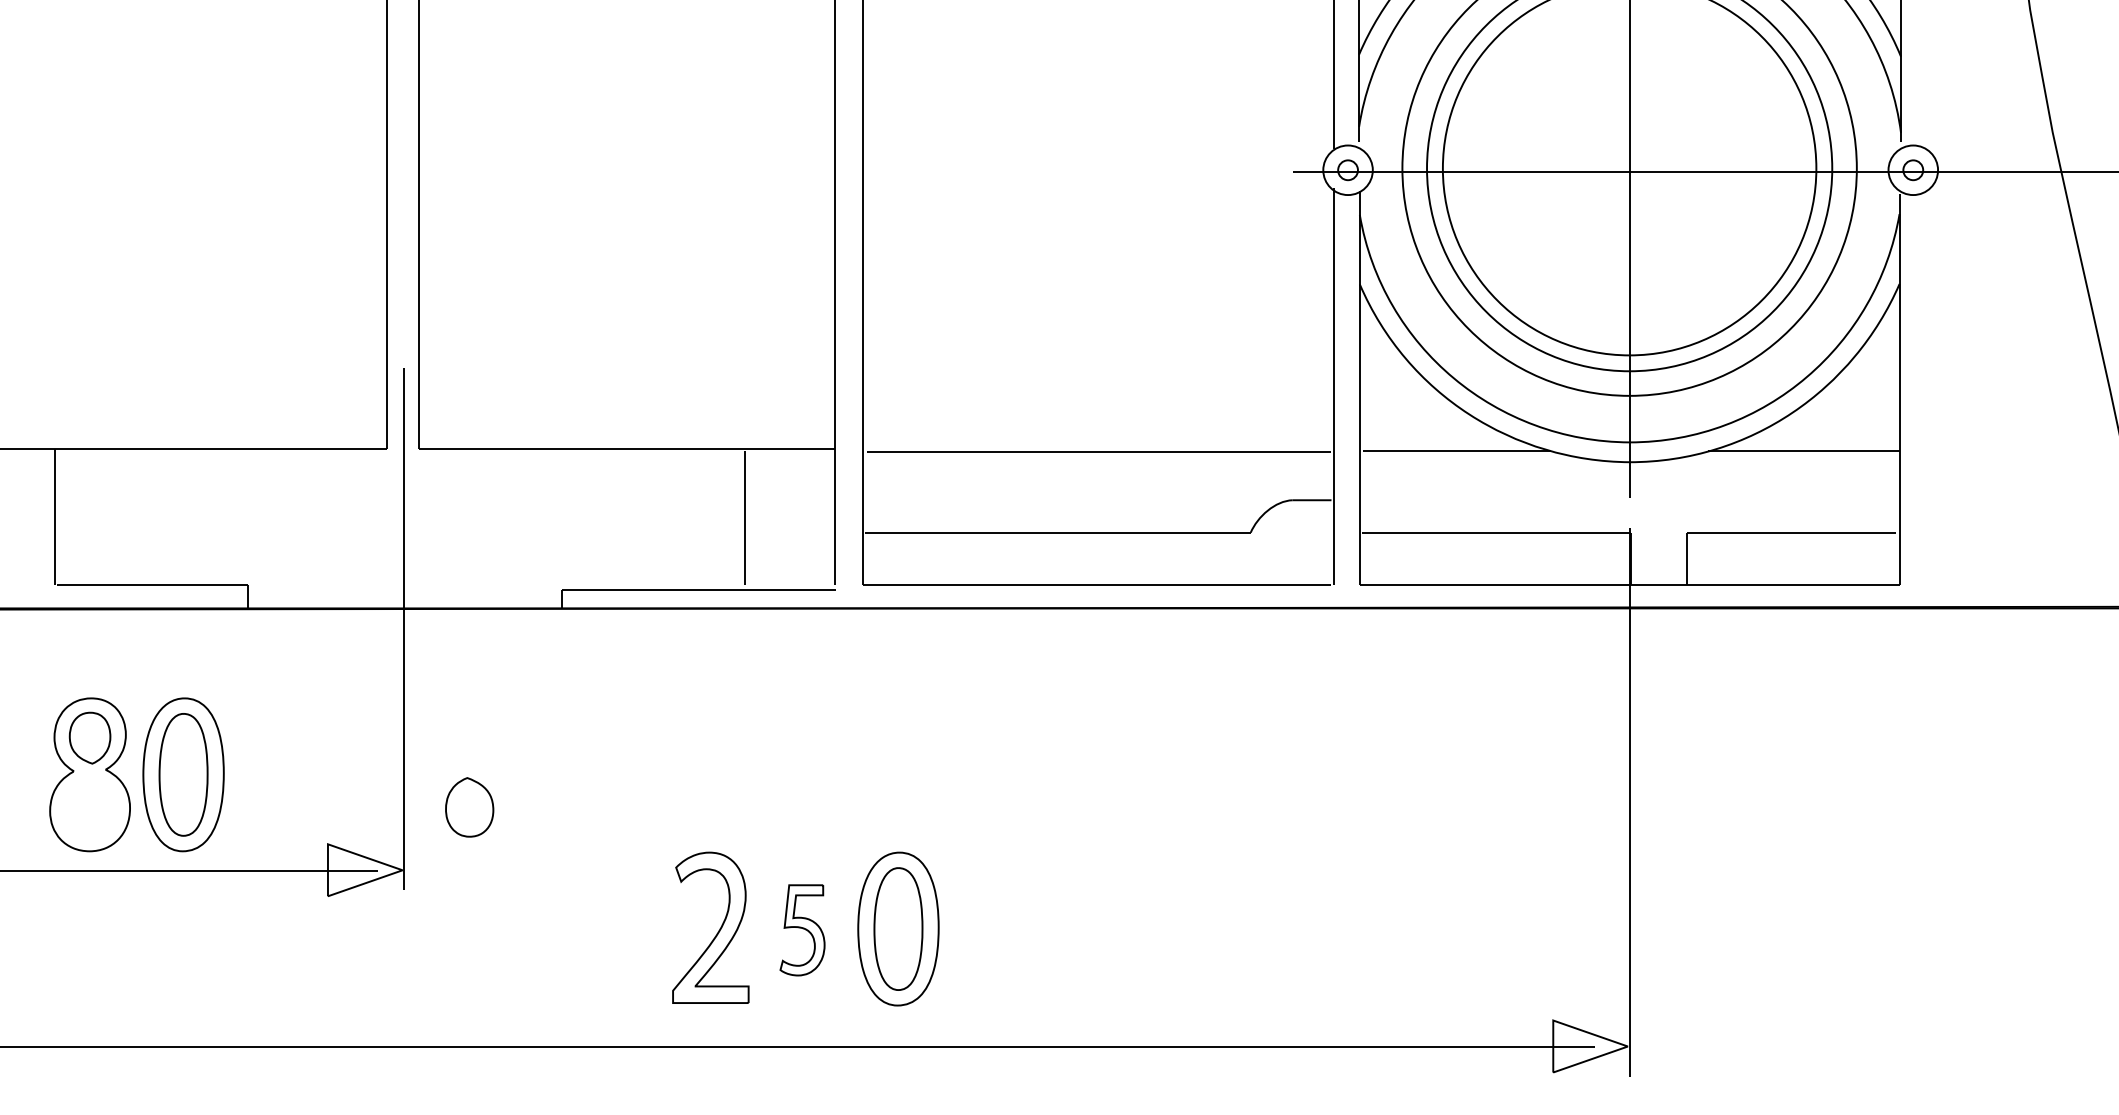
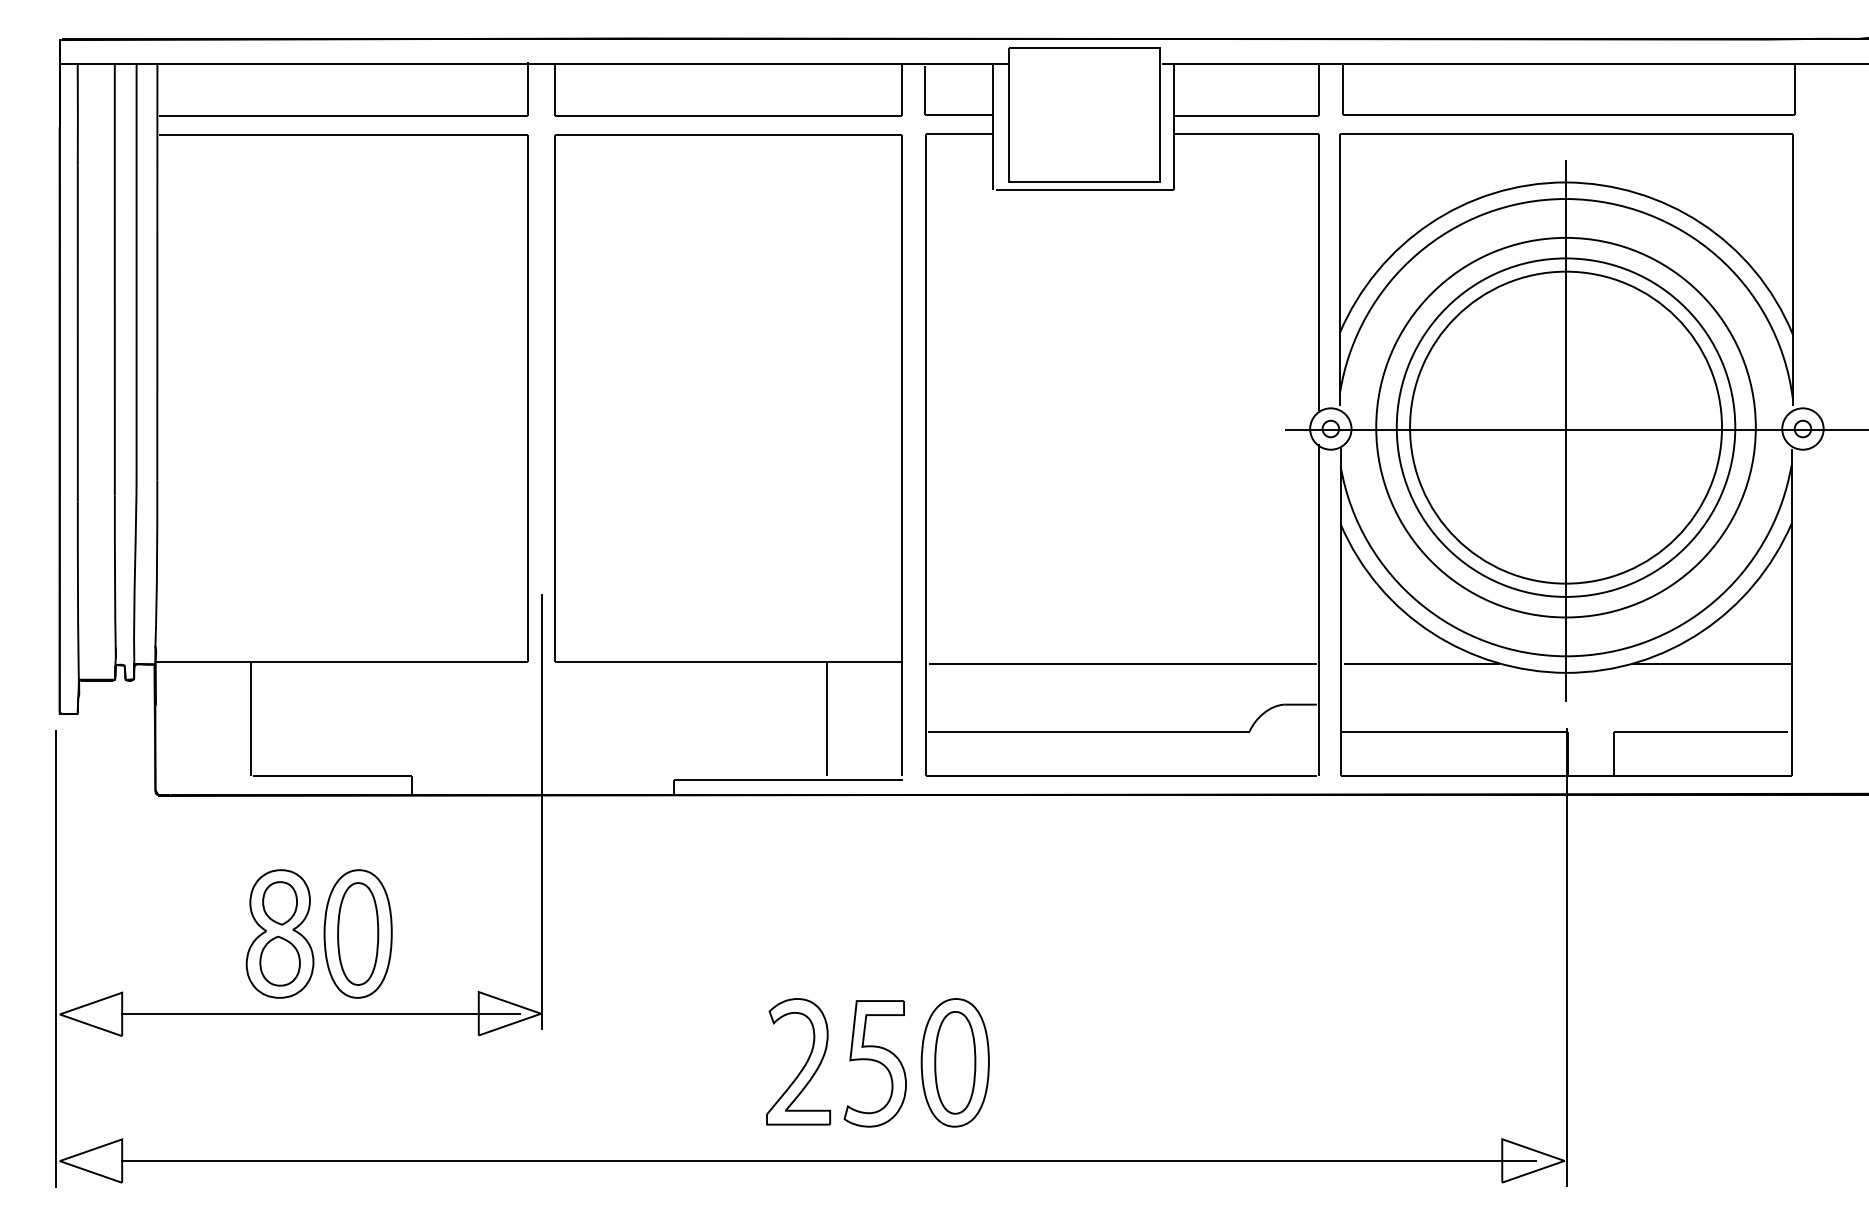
part: (468, 806) -> (279, 960), moved
part: (801, 929) -> (874, 1063), size x1.67

